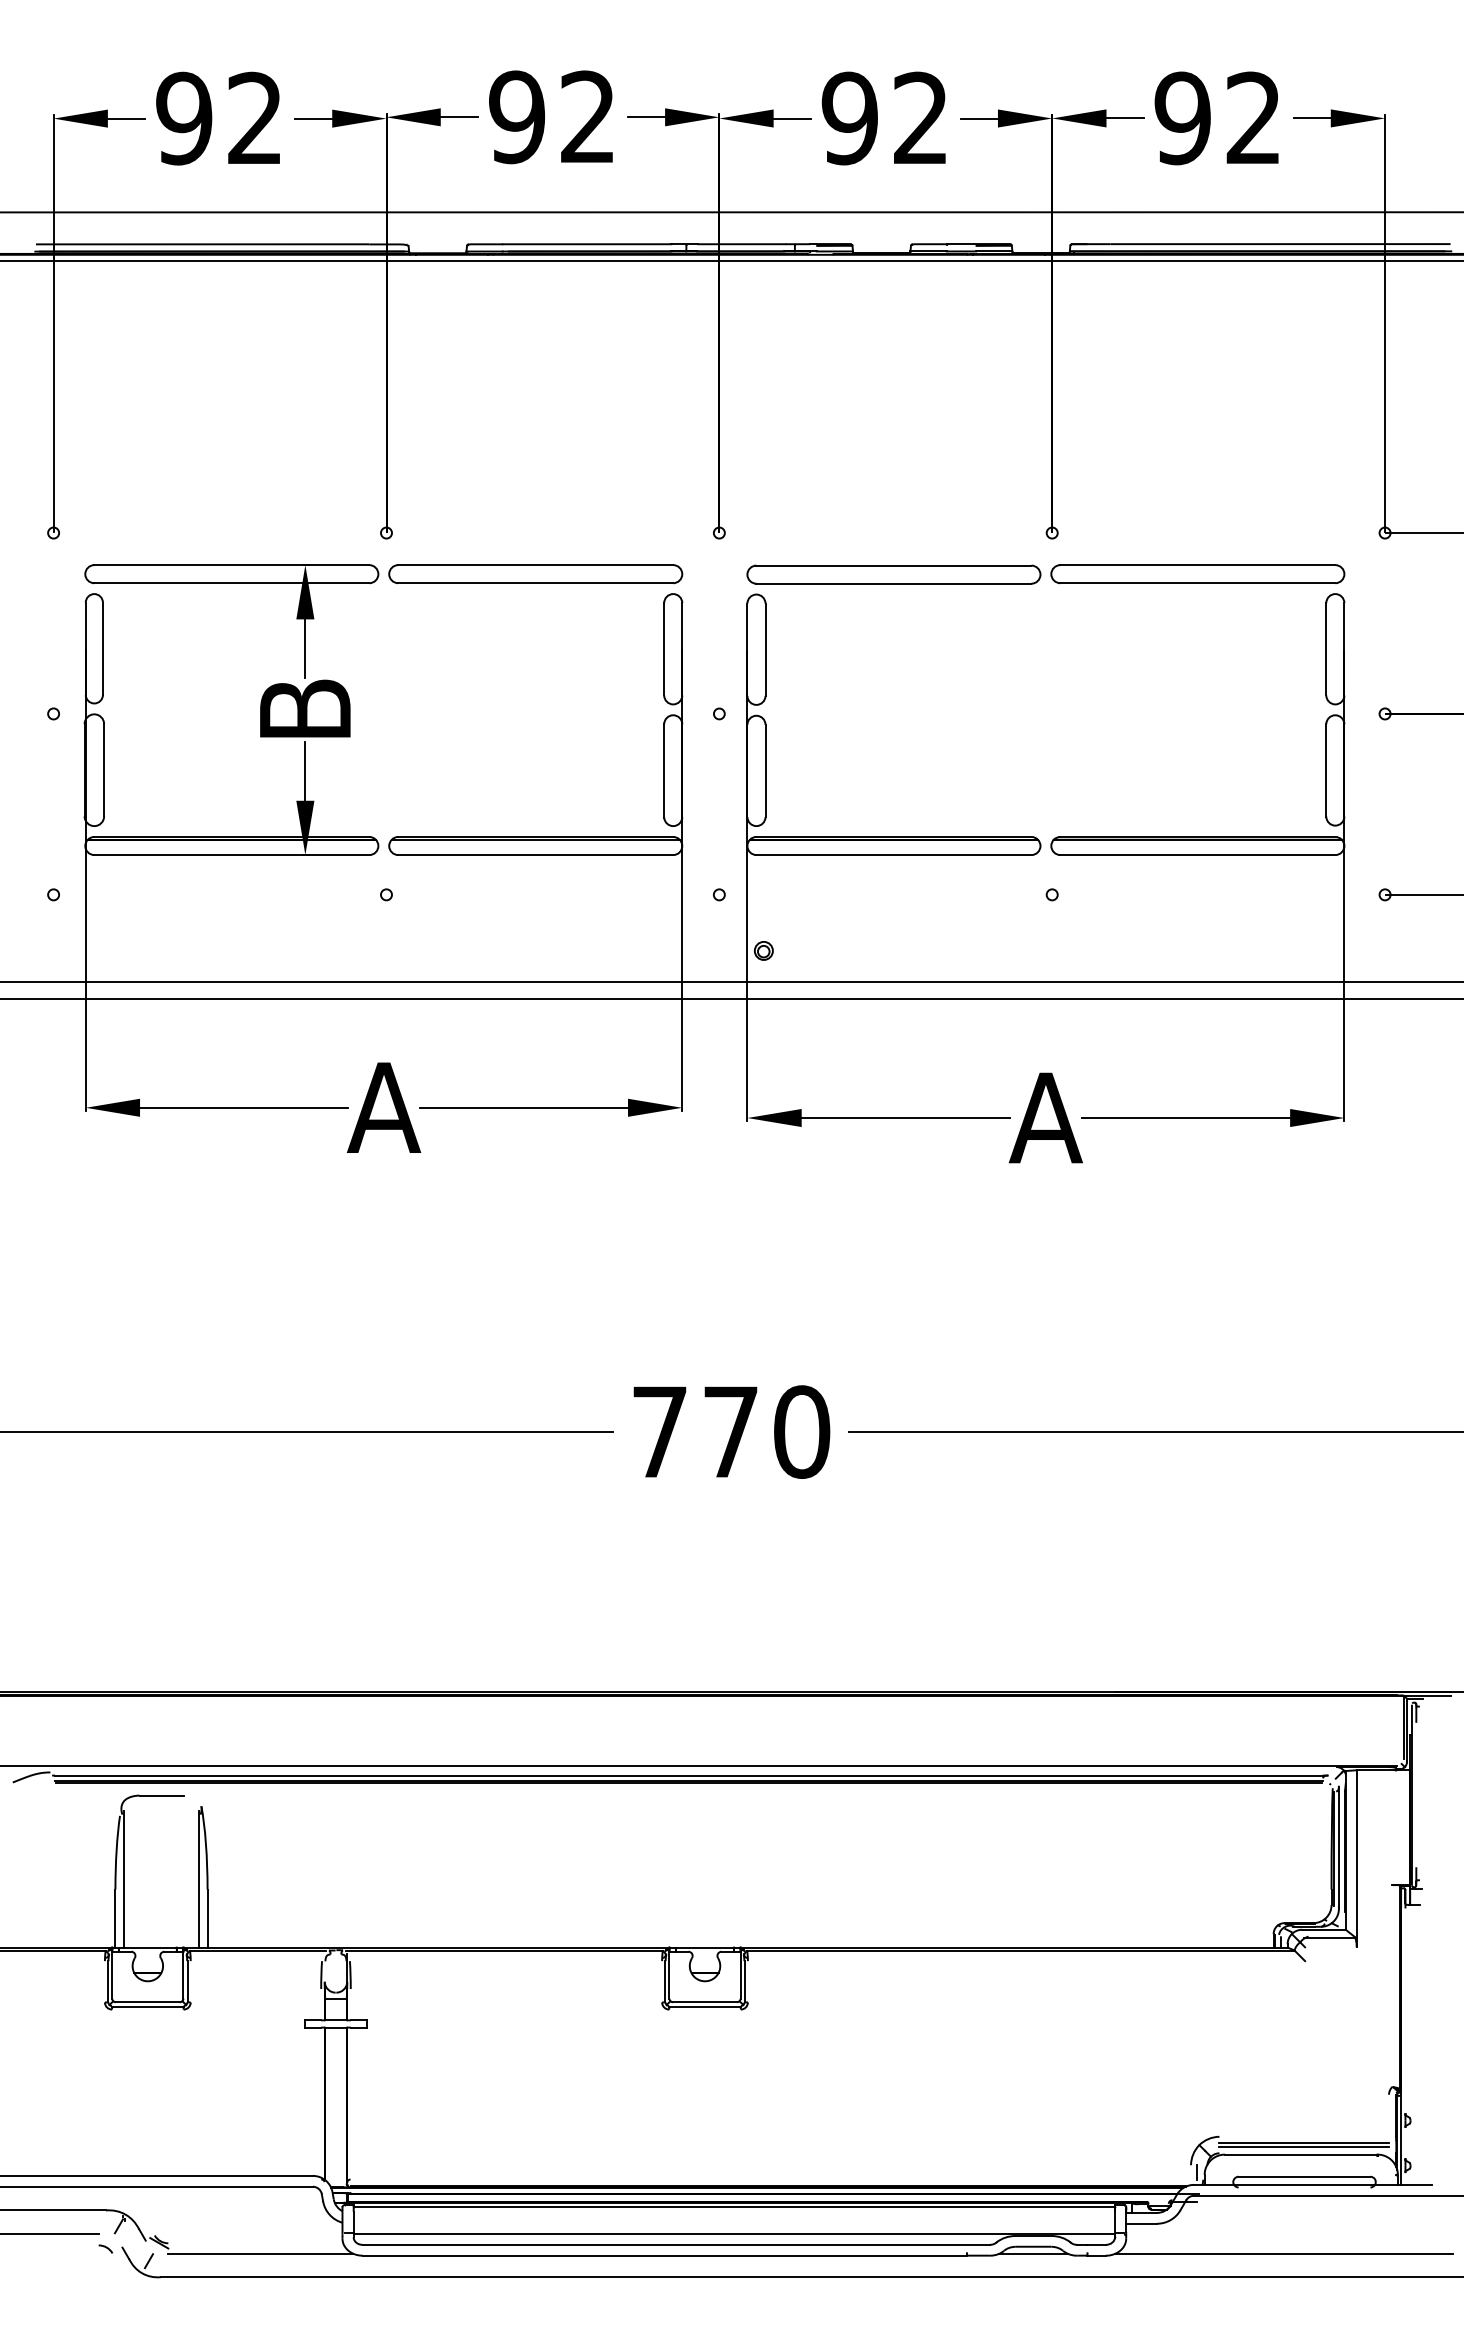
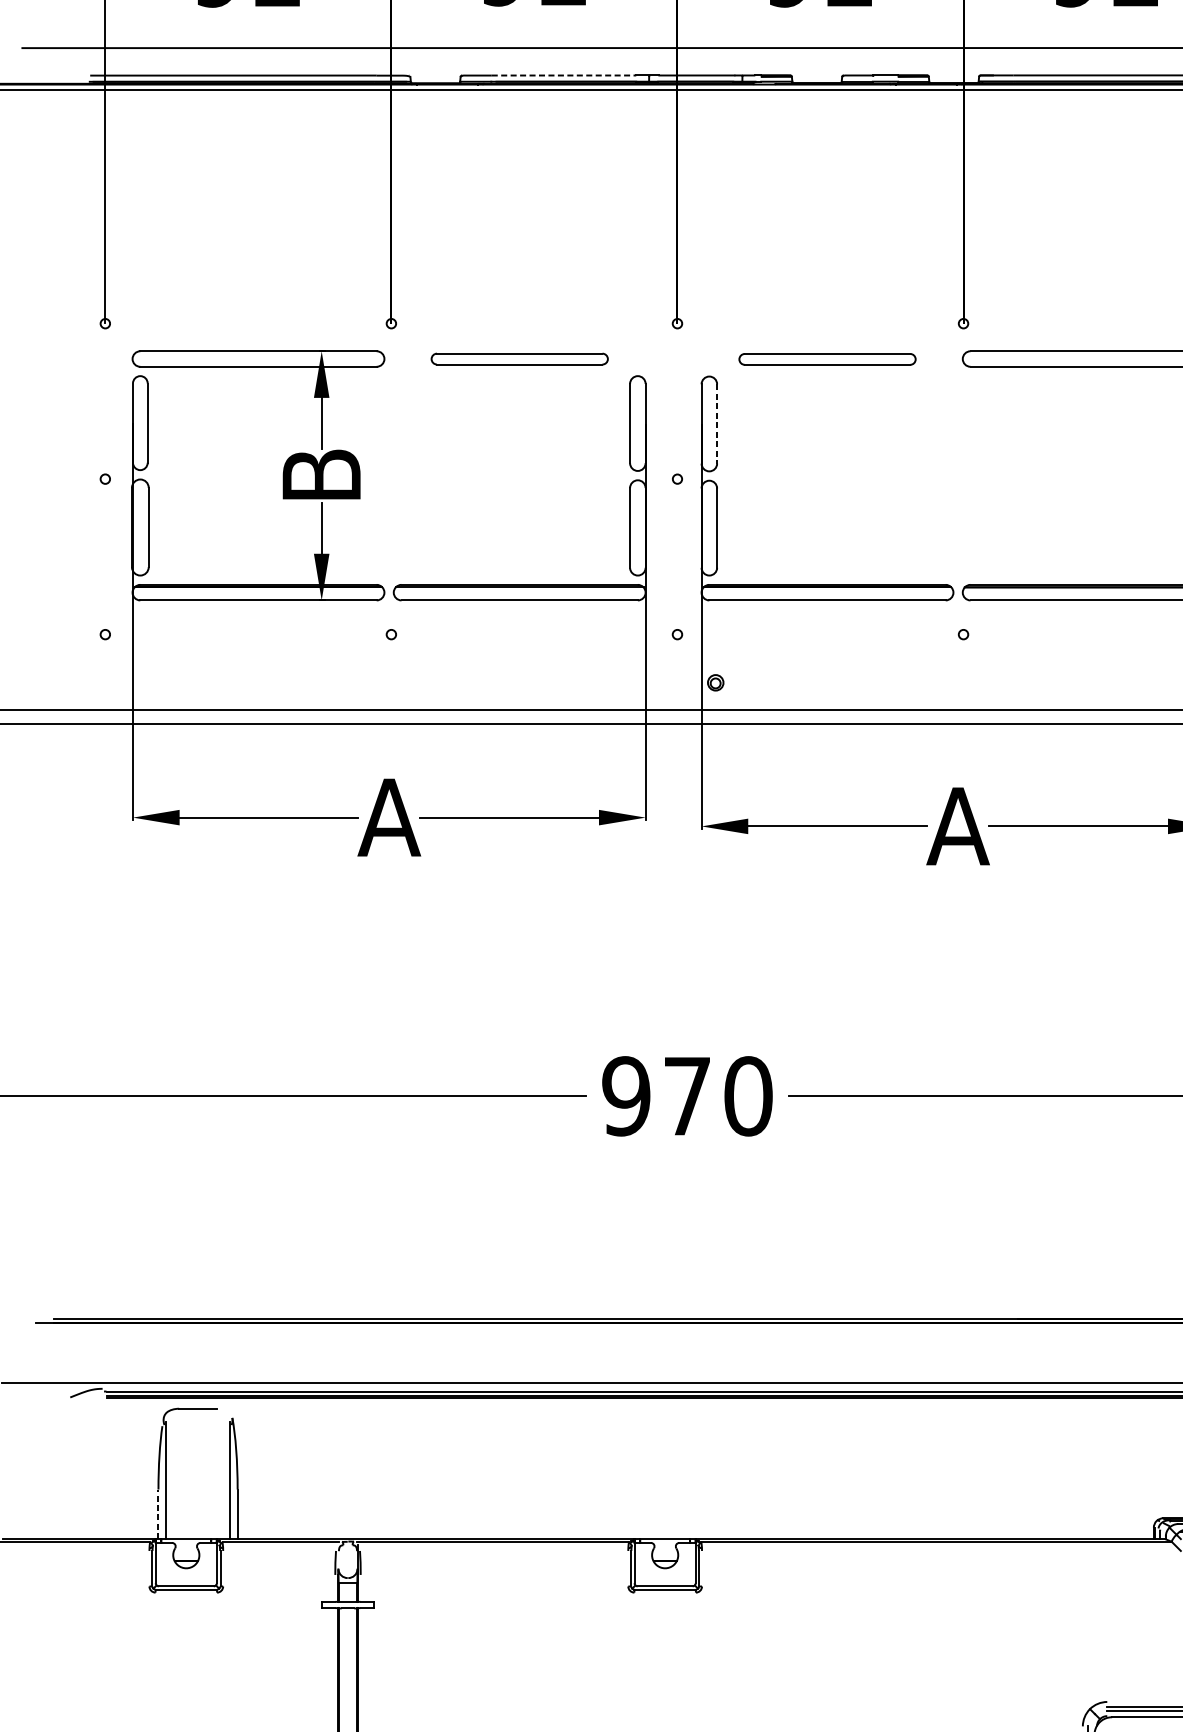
line: (587, 244) -> (564, 75), solid -> dashed
part: (535, 574) -> (519, 359), size x0.7
part: (893, 574) -> (827, 359), size x0.7
line: (765, 650) -> (717, 424), solid -> dashed
text: (659, 1431) -> (626, 1095), 770 -> 970
line: (115, 1918) -> (158, 1514), solid -> dashed

